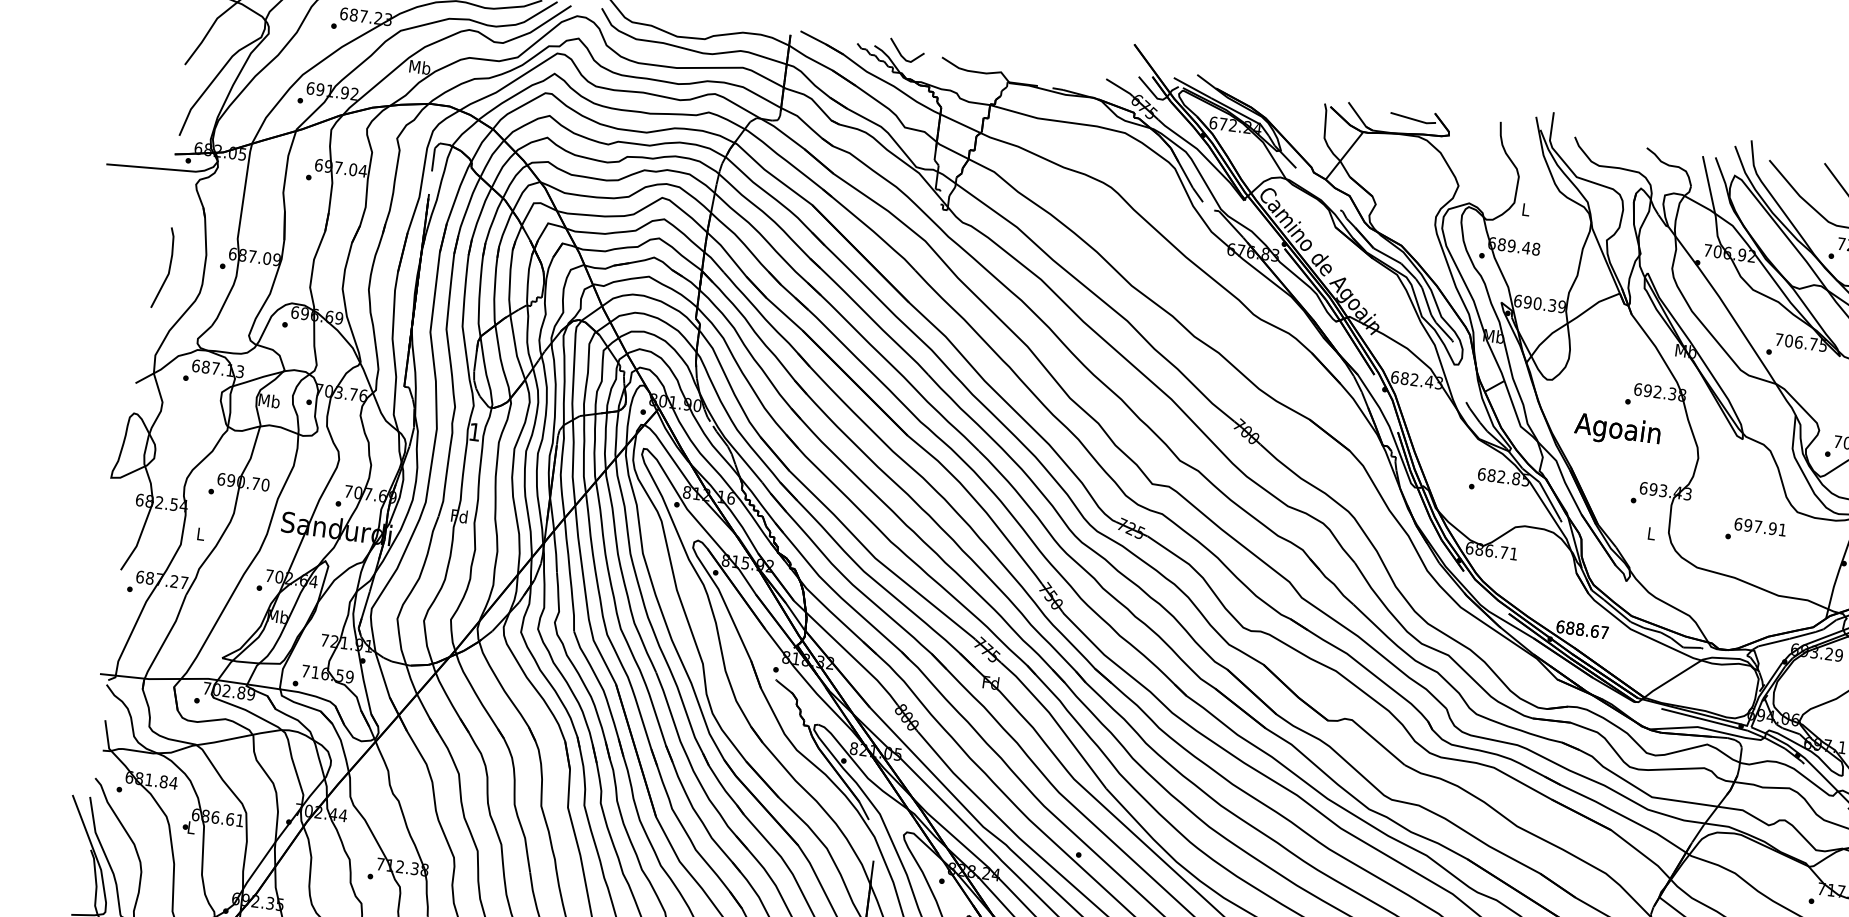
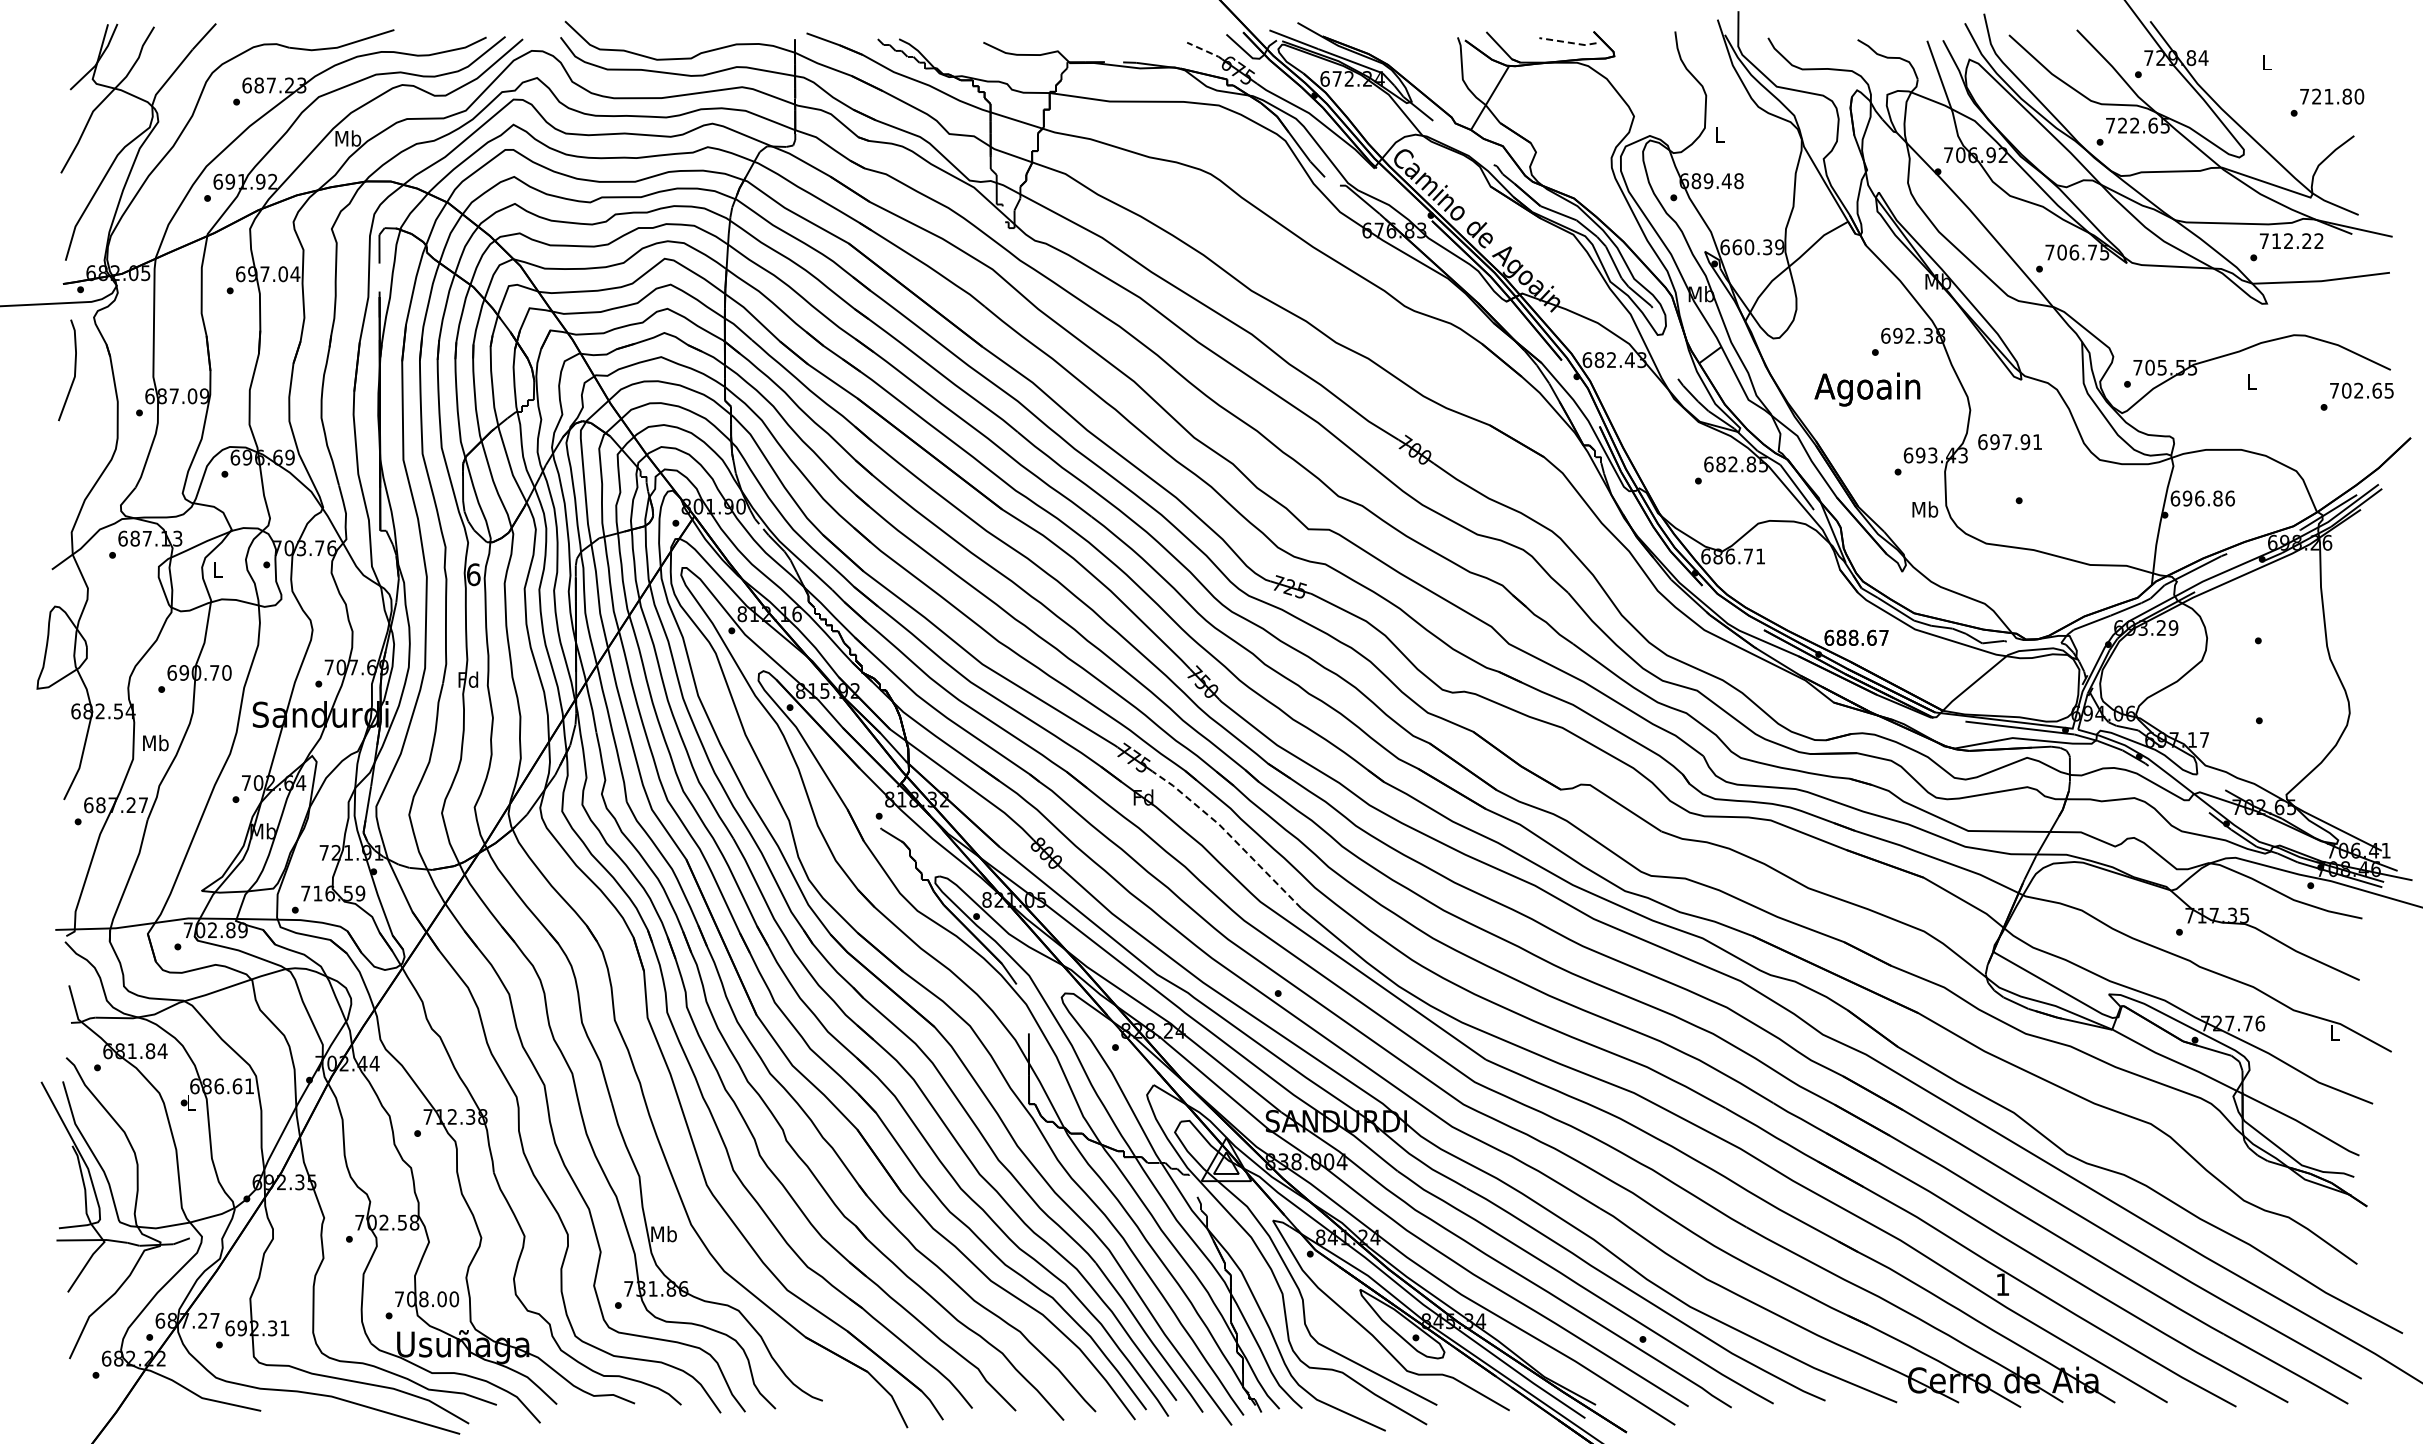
line: (901, 54) -> (933, 45), removed
line: (1120, 87) -> (1205, 50), solid -> dashed
line: (1413, 119) -> (1568, 42), solid -> dashed
line: (169, 268) -> (74, 370), moved
text: (1528, 302) -> (1737, 247), 690.39 -> 660.39
text: (268, 400) -> (217, 569), Mb -> L
text: (474, 431) -> (473, 574), 1 -> 6
text: (1759, 527) -> (2009, 442), moved
text: (200, 533) -> (155, 742), L -> Mb
text: (1651, 533) -> (1925, 509), L -> Mb
line: (1056, 722) -> (1229, 835), solid -> dashed

